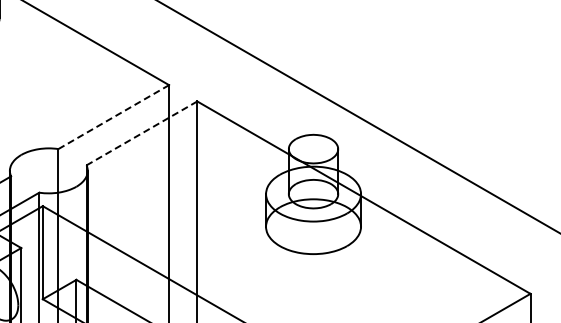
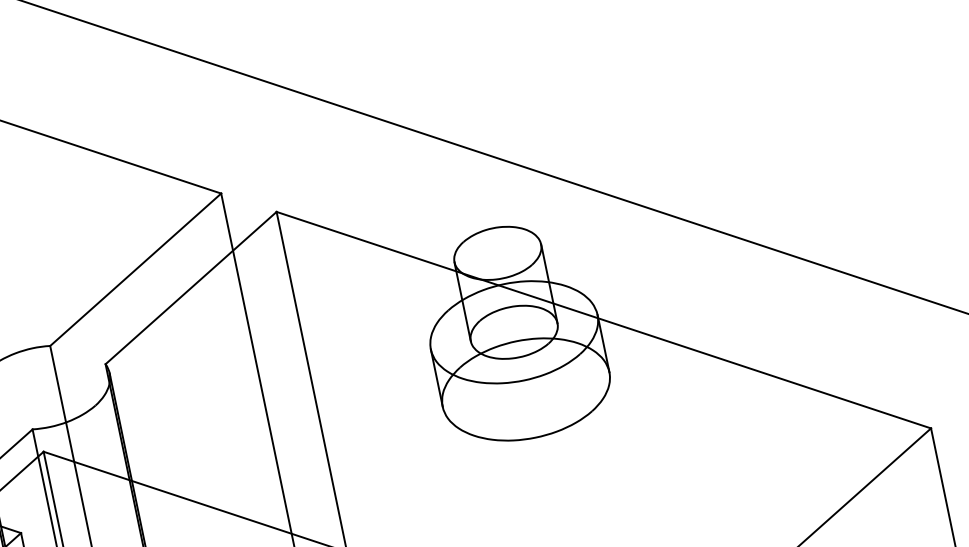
line: (113, 117) -> (135, 270), dashed -> solid
line: (141, 133) -> (190, 288), dashed -> solid

